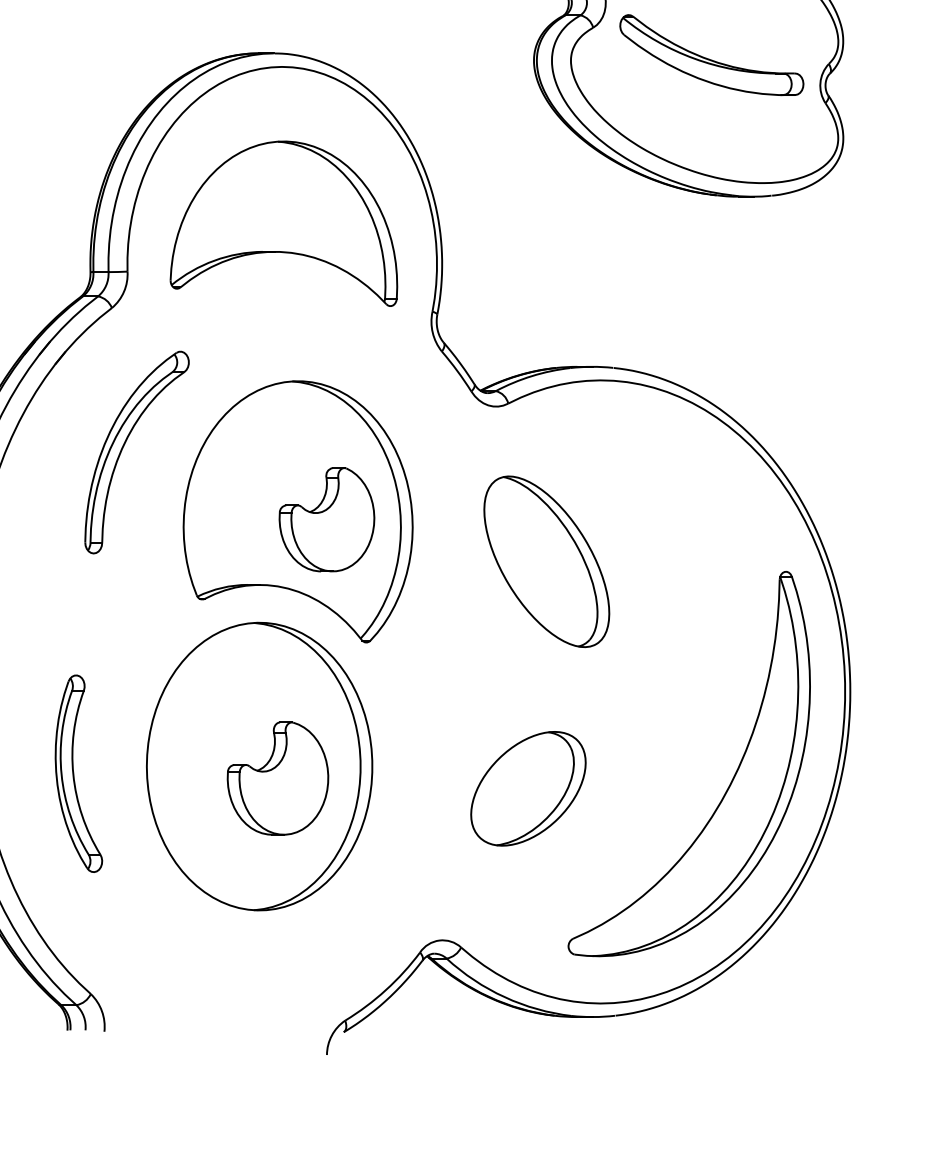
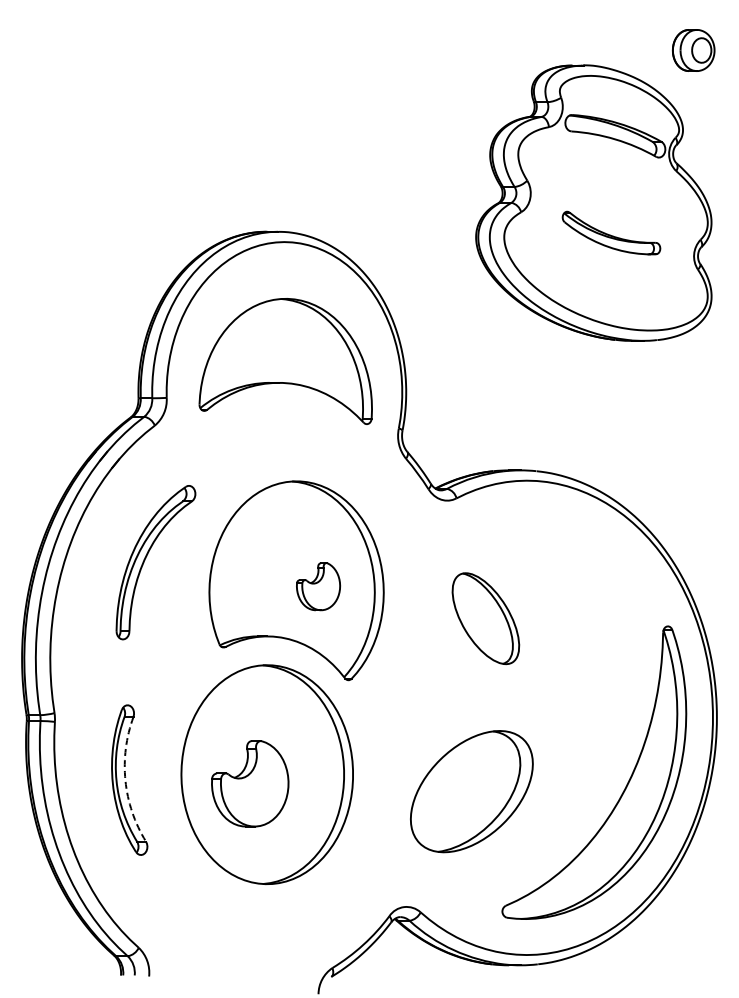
part: (711, 54) -> (611, 232), size x0.7
part: (124, 447) -> (146, 558), moved
part: (326, 519) -> (318, 586), size x0.6
part: (546, 561) -> (485, 618), size x0.7
arc: (73, 774) -> (125, 780), solid -> dashed
part: (278, 778) -> (250, 783), moved
part: (527, 788) -> (471, 791), size x1.4

